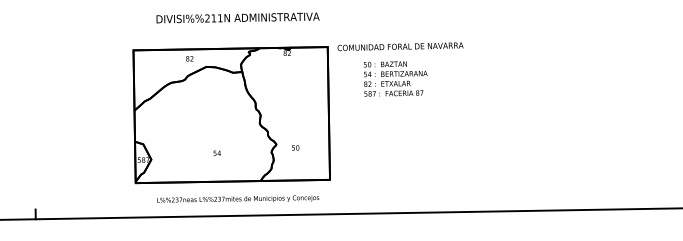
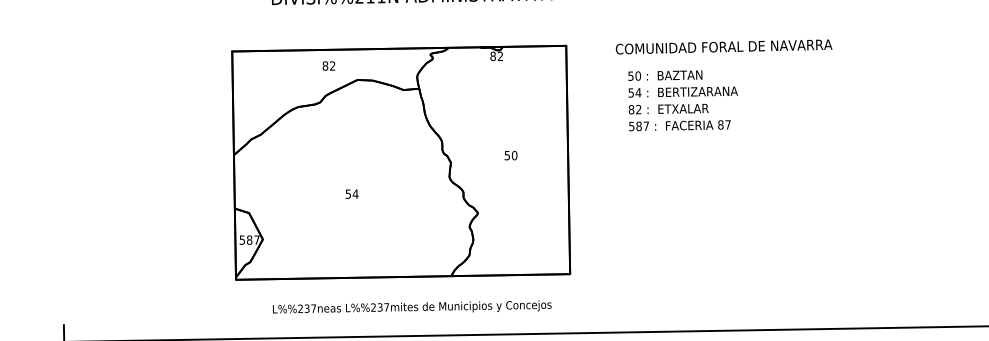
text: (400, 46) -> (724, 46), moved
text: (295, 147) -> (510, 154), moved
text: (216, 153) -> (350, 194), moved

